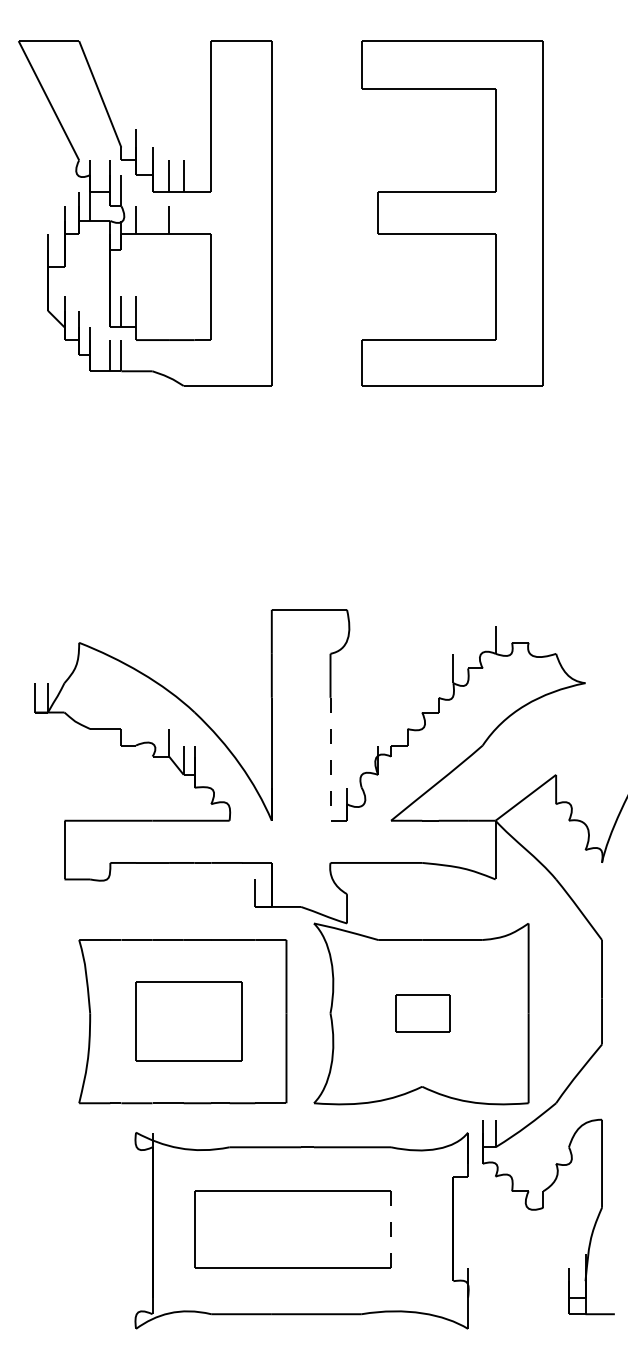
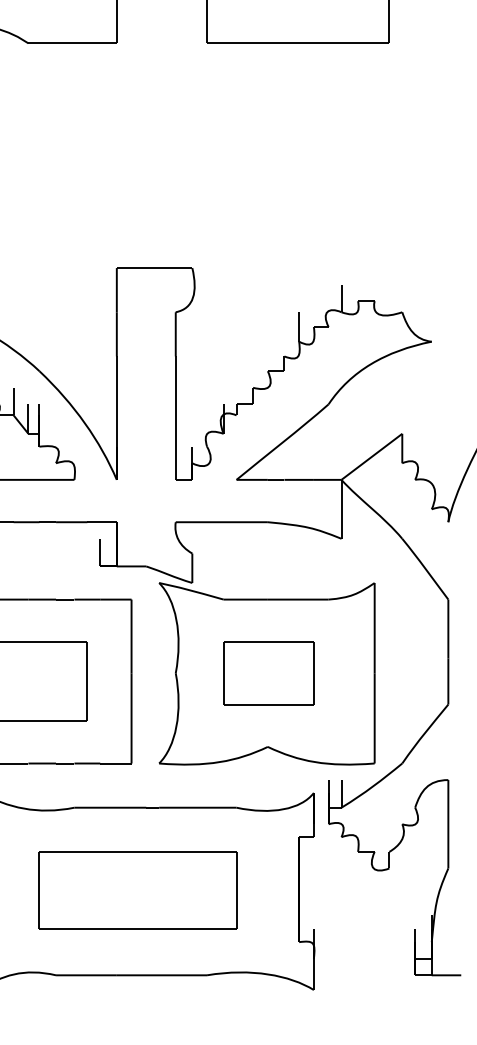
line: (330, 759) -> (175, 418), dashed -> solid
part: (422, 1013) -> (268, 673), size x1.67
line: (391, 1229) -> (236, 890), dashed -> solid

